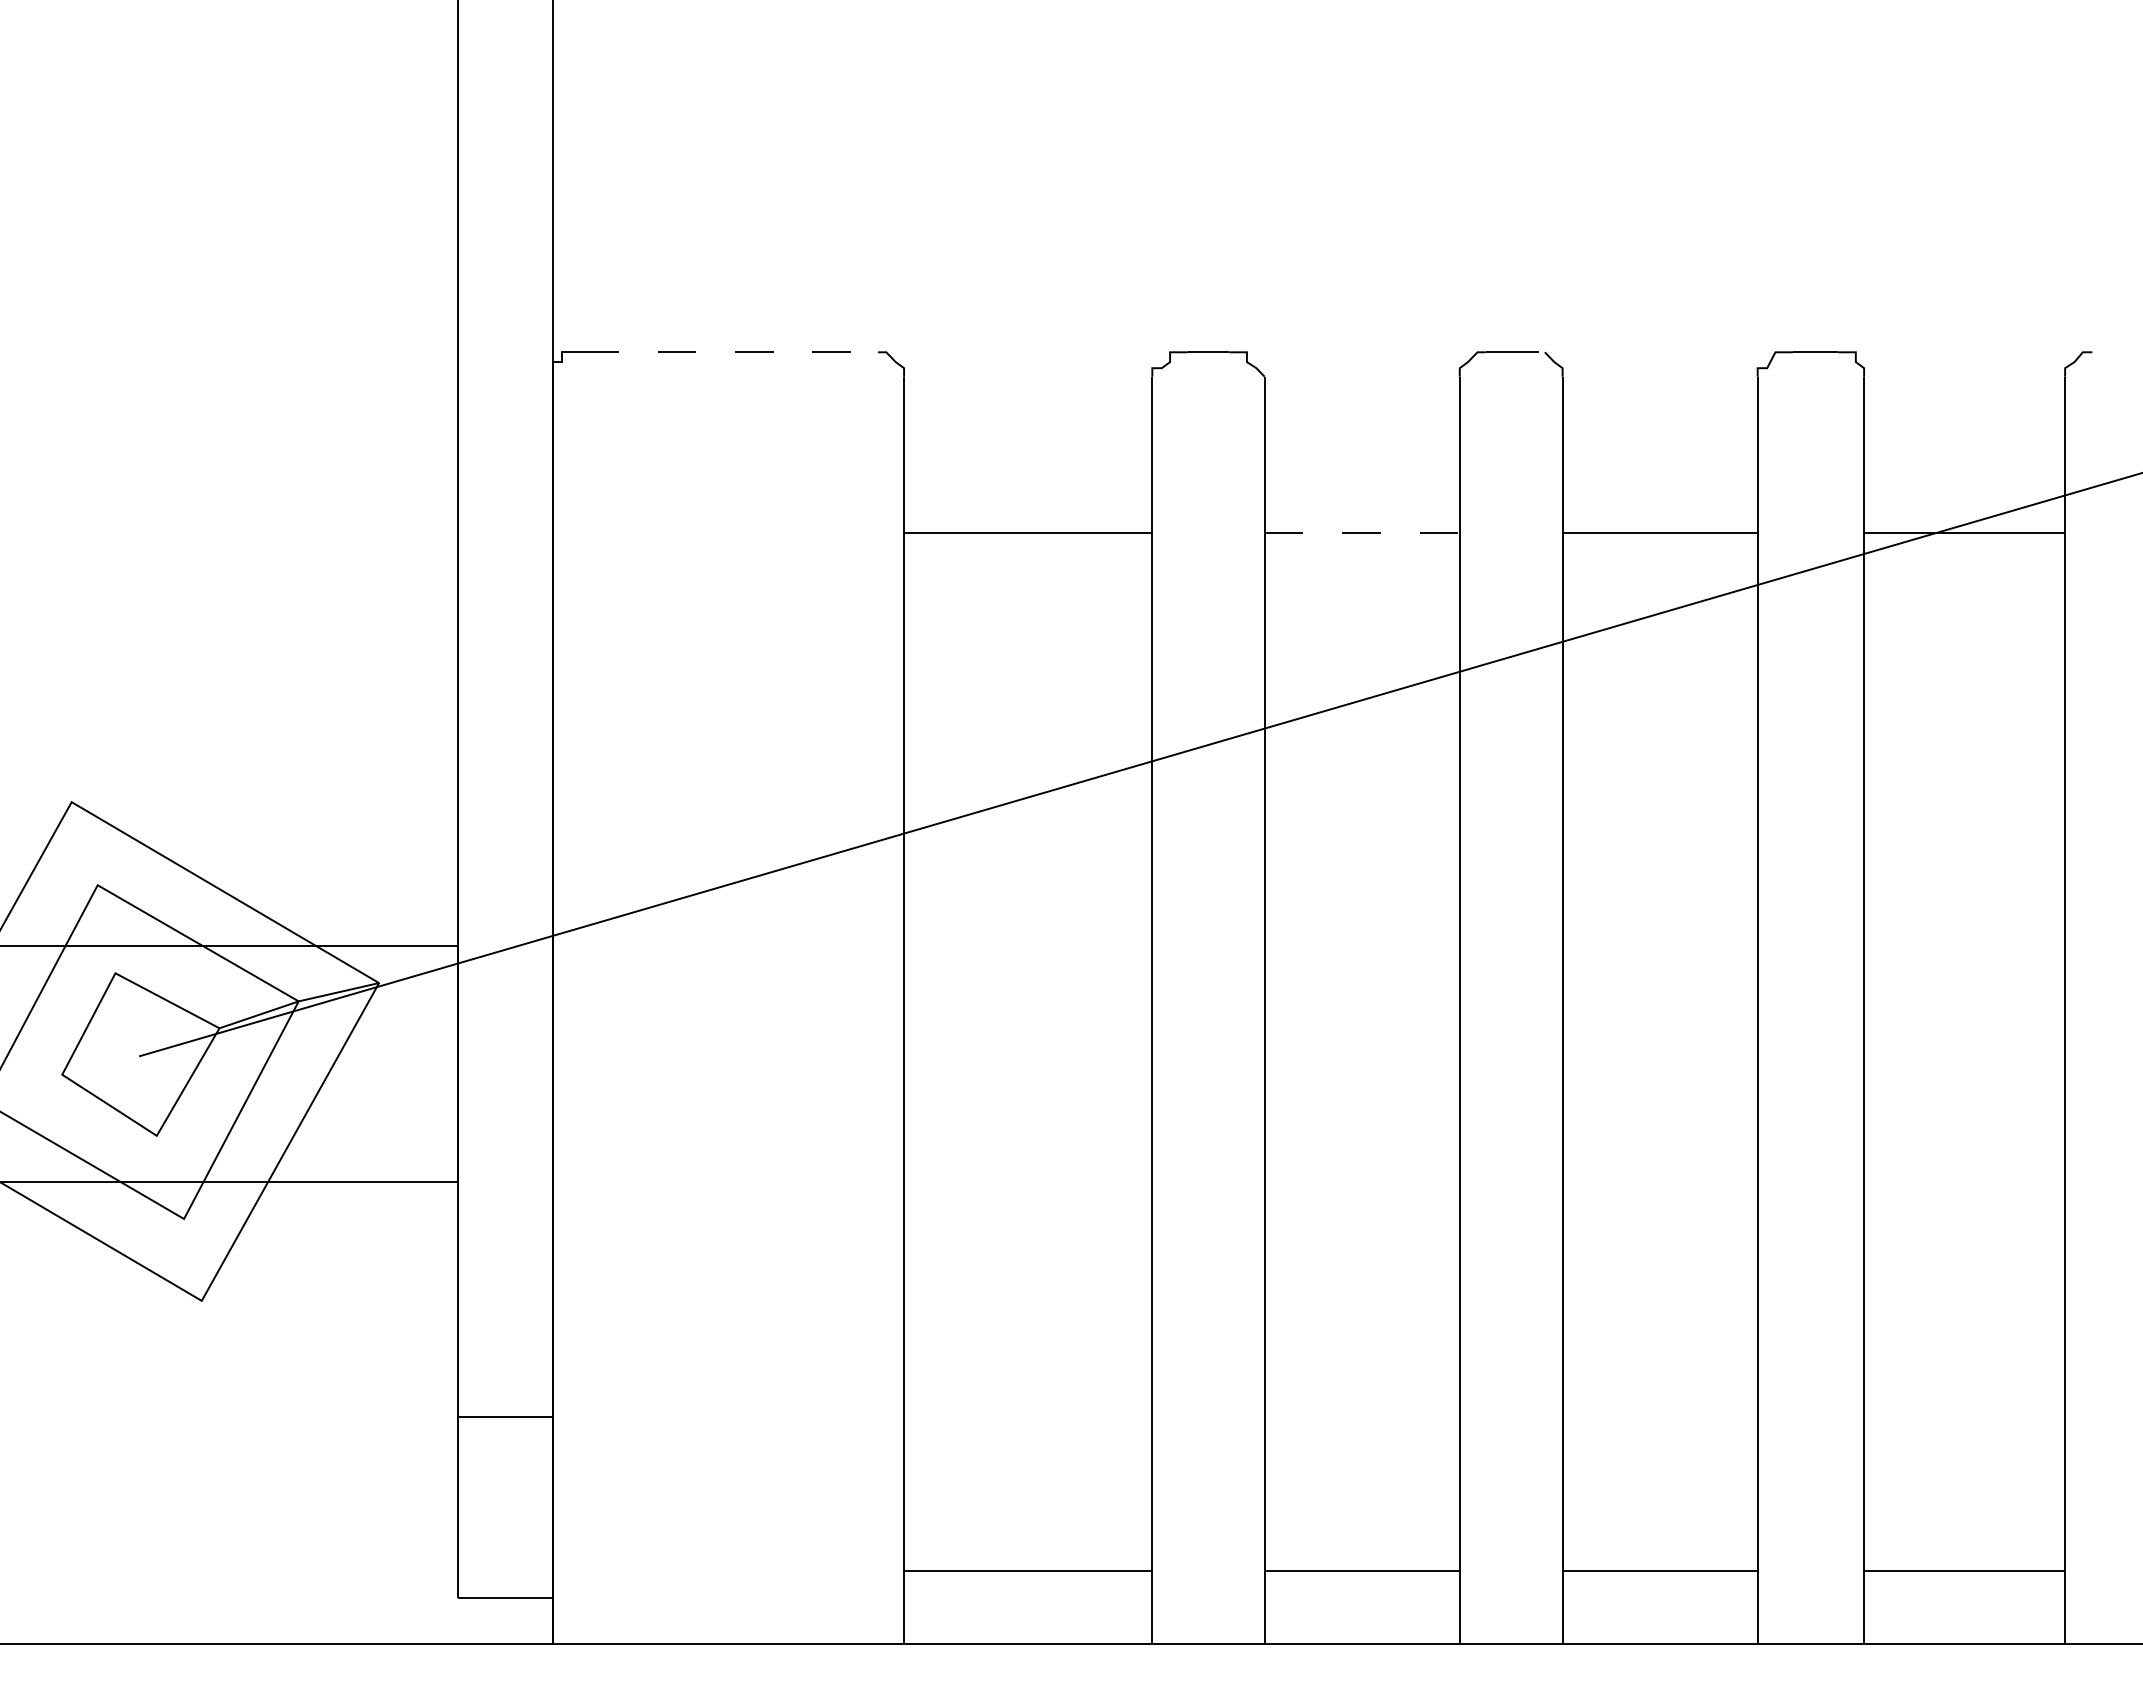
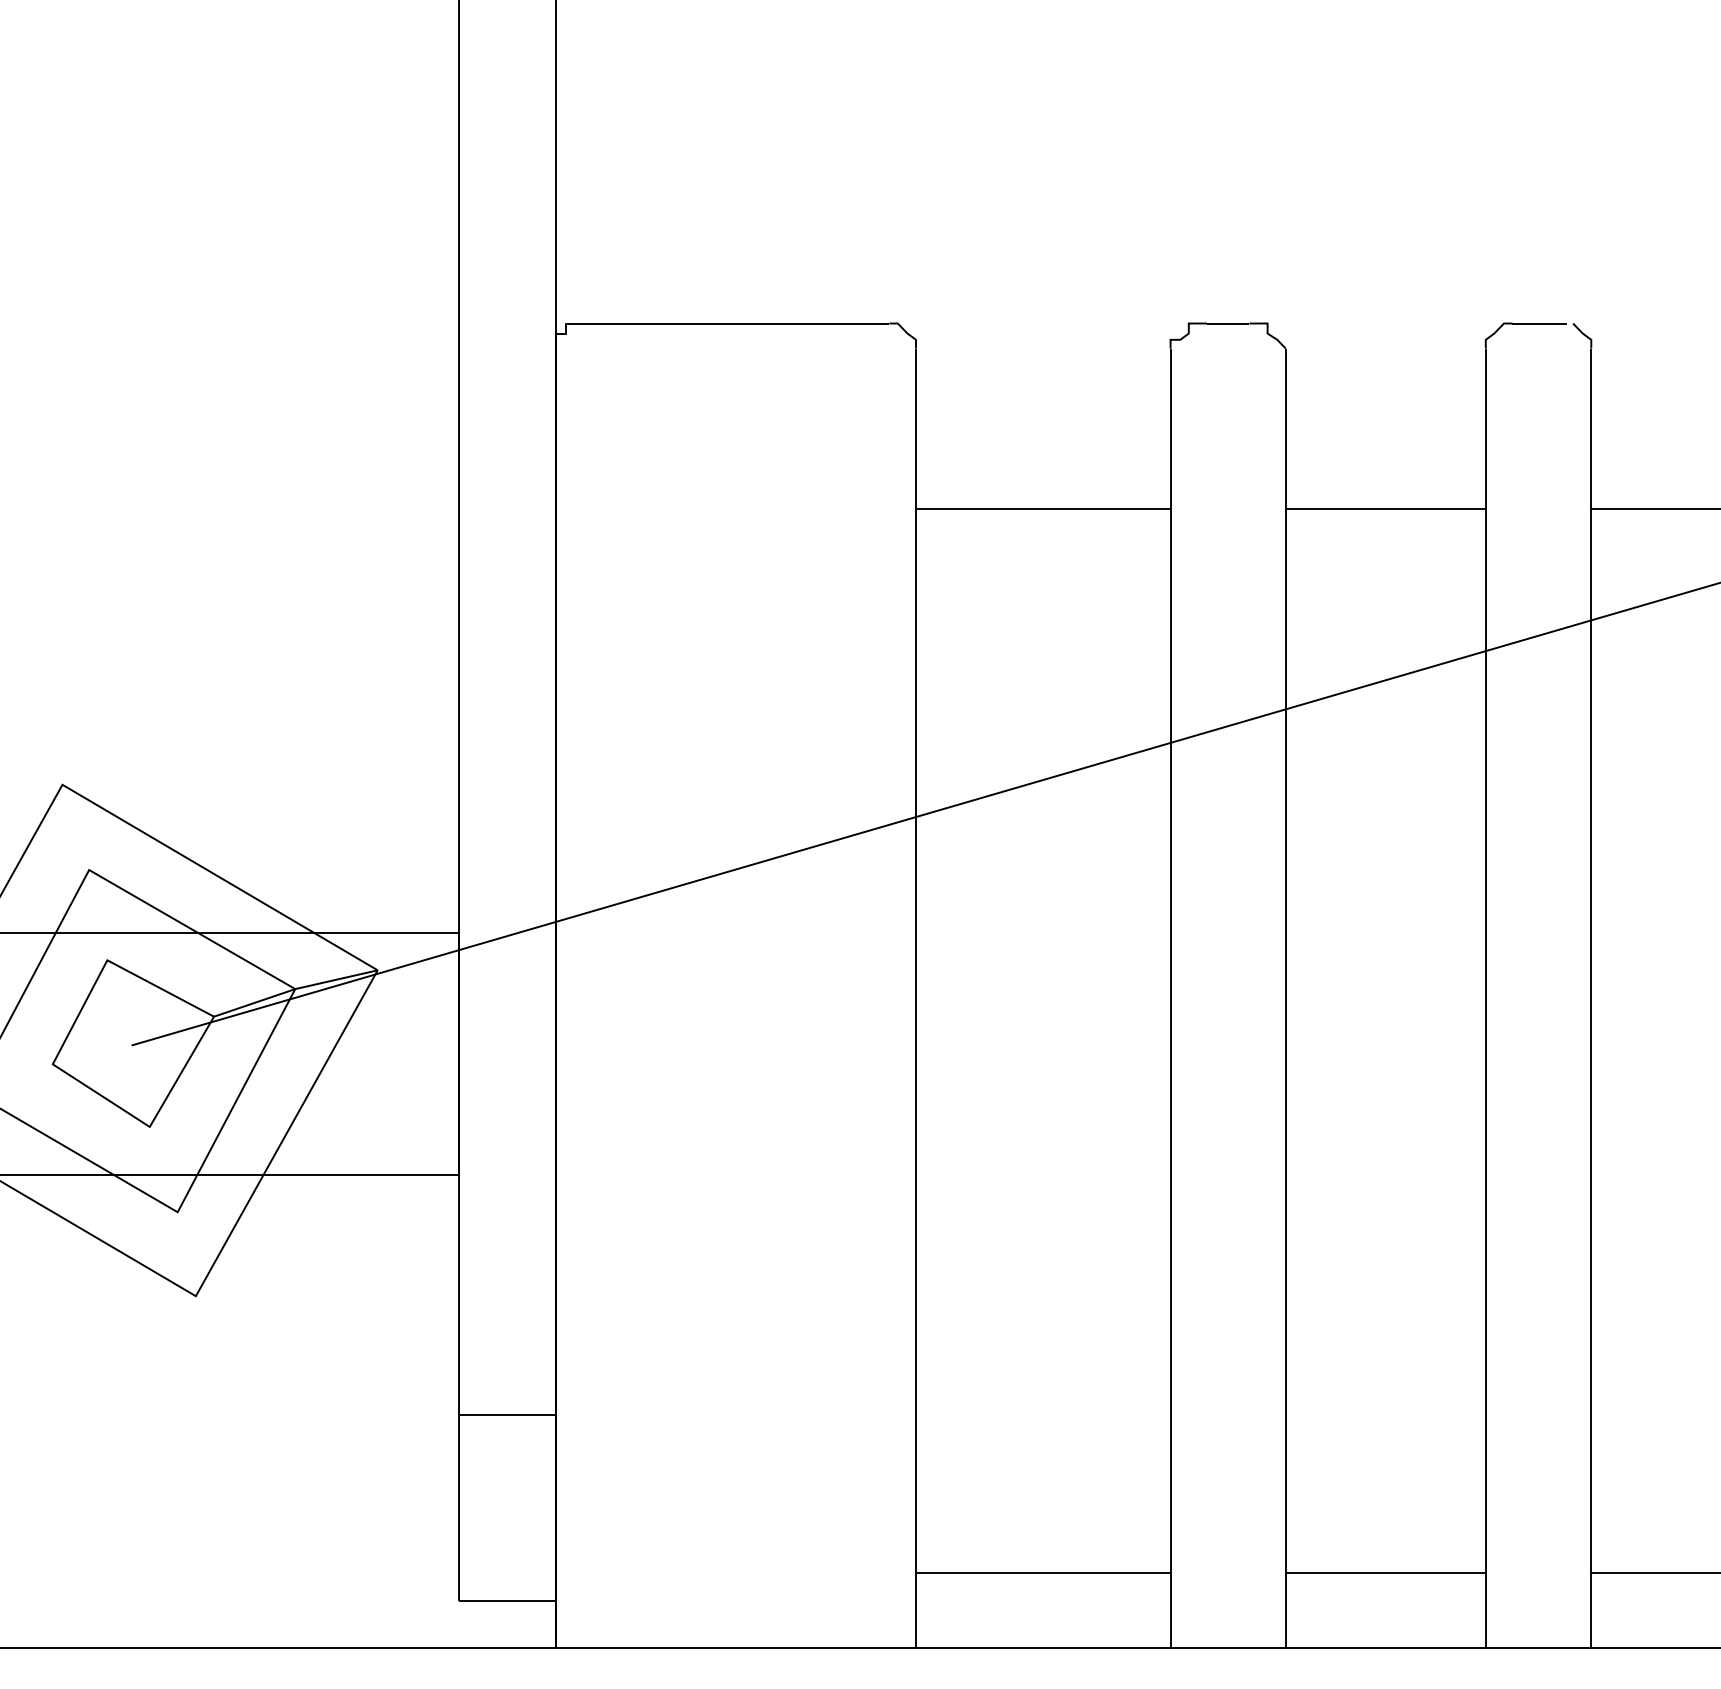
line: (729, 352) -> (737, 323), dashed -> solid
line: (1362, 533) -> (1386, 509), dashed -> solid

